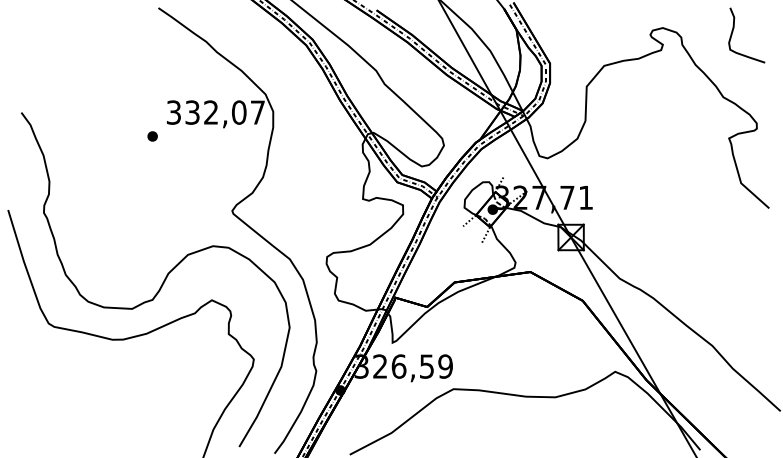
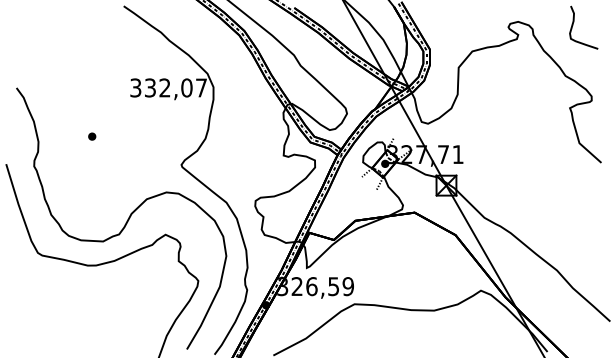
part: (153, 136) -> (92, 136), moved

